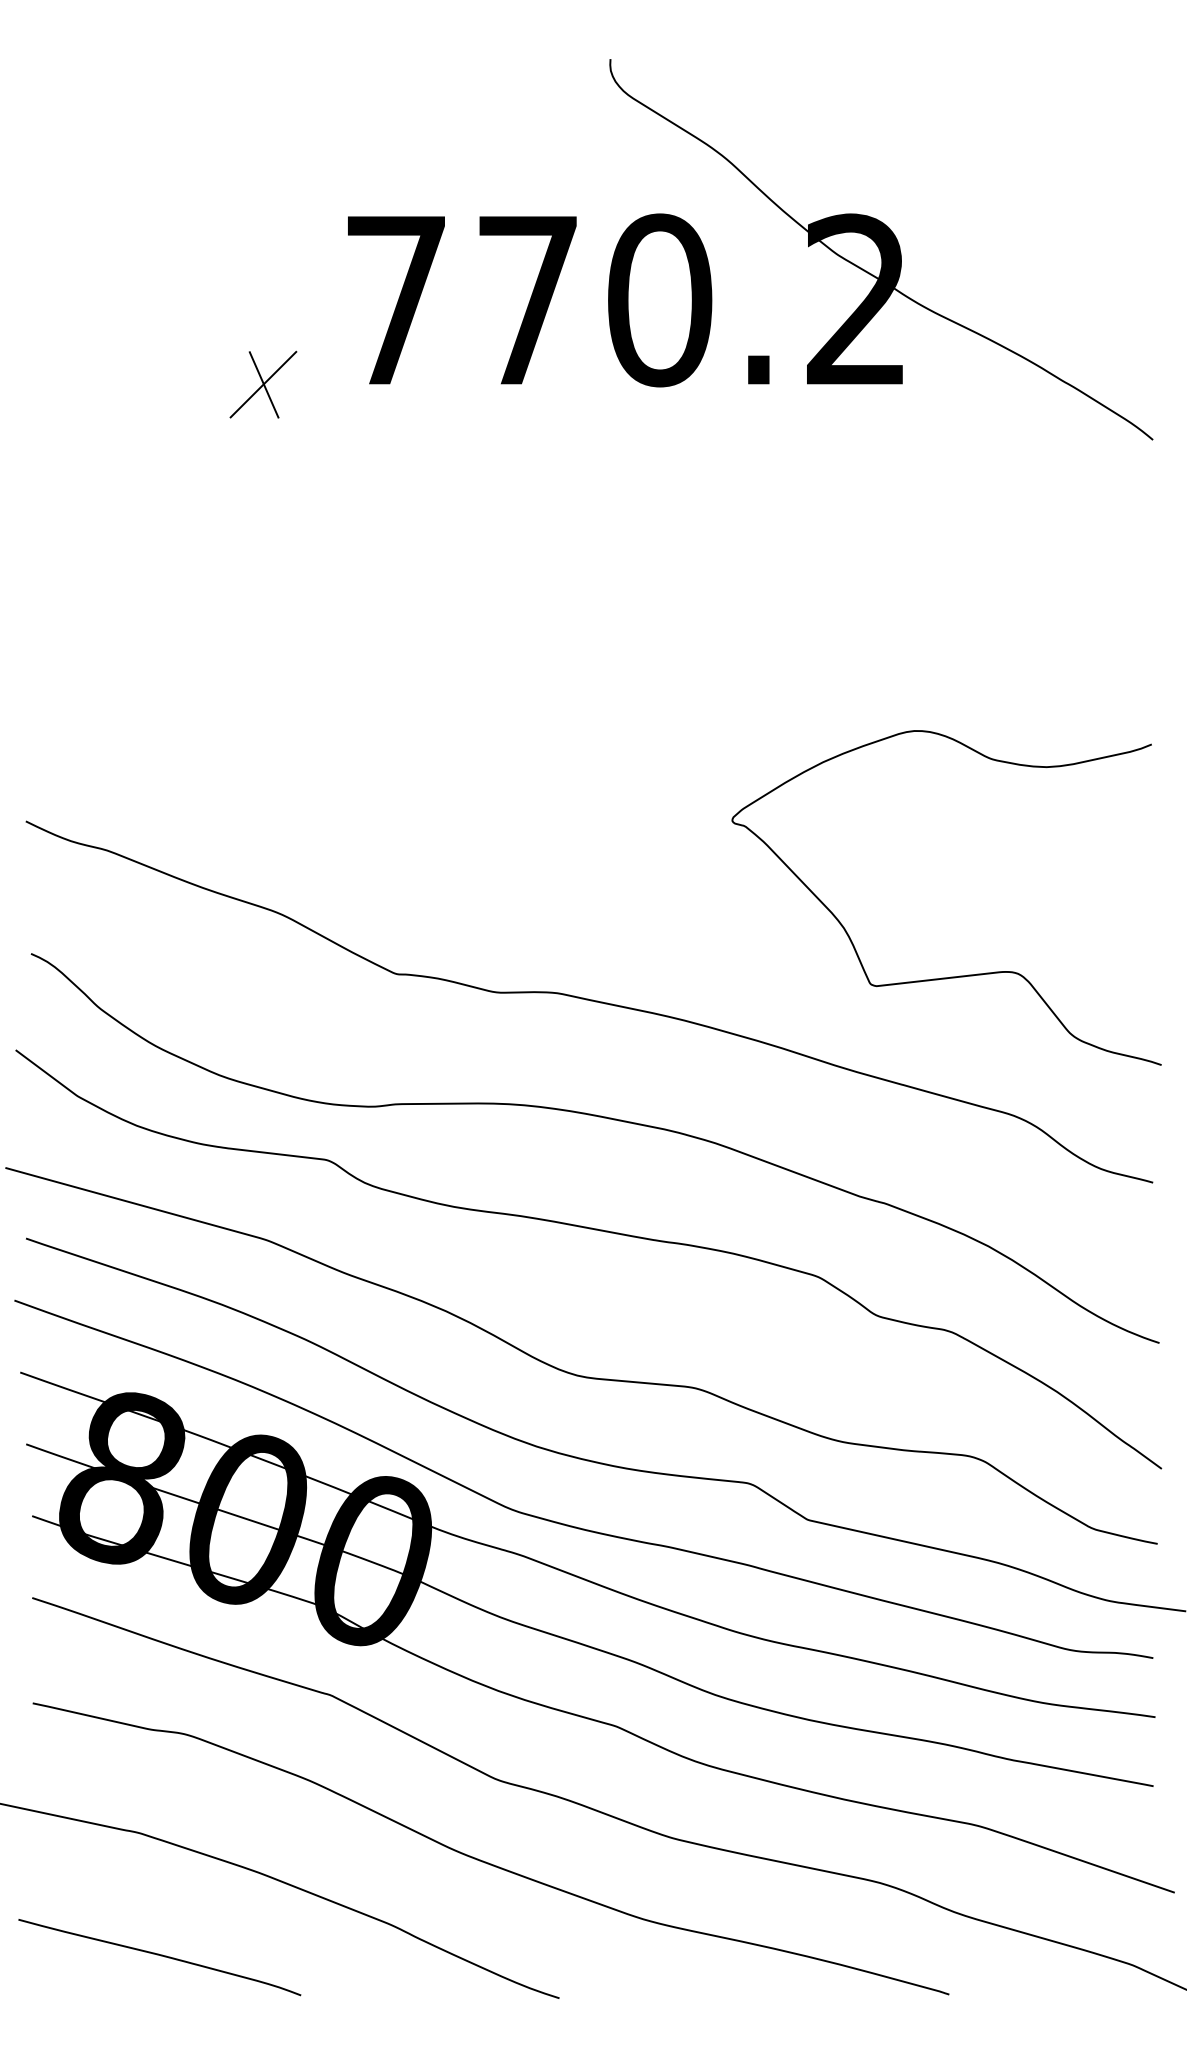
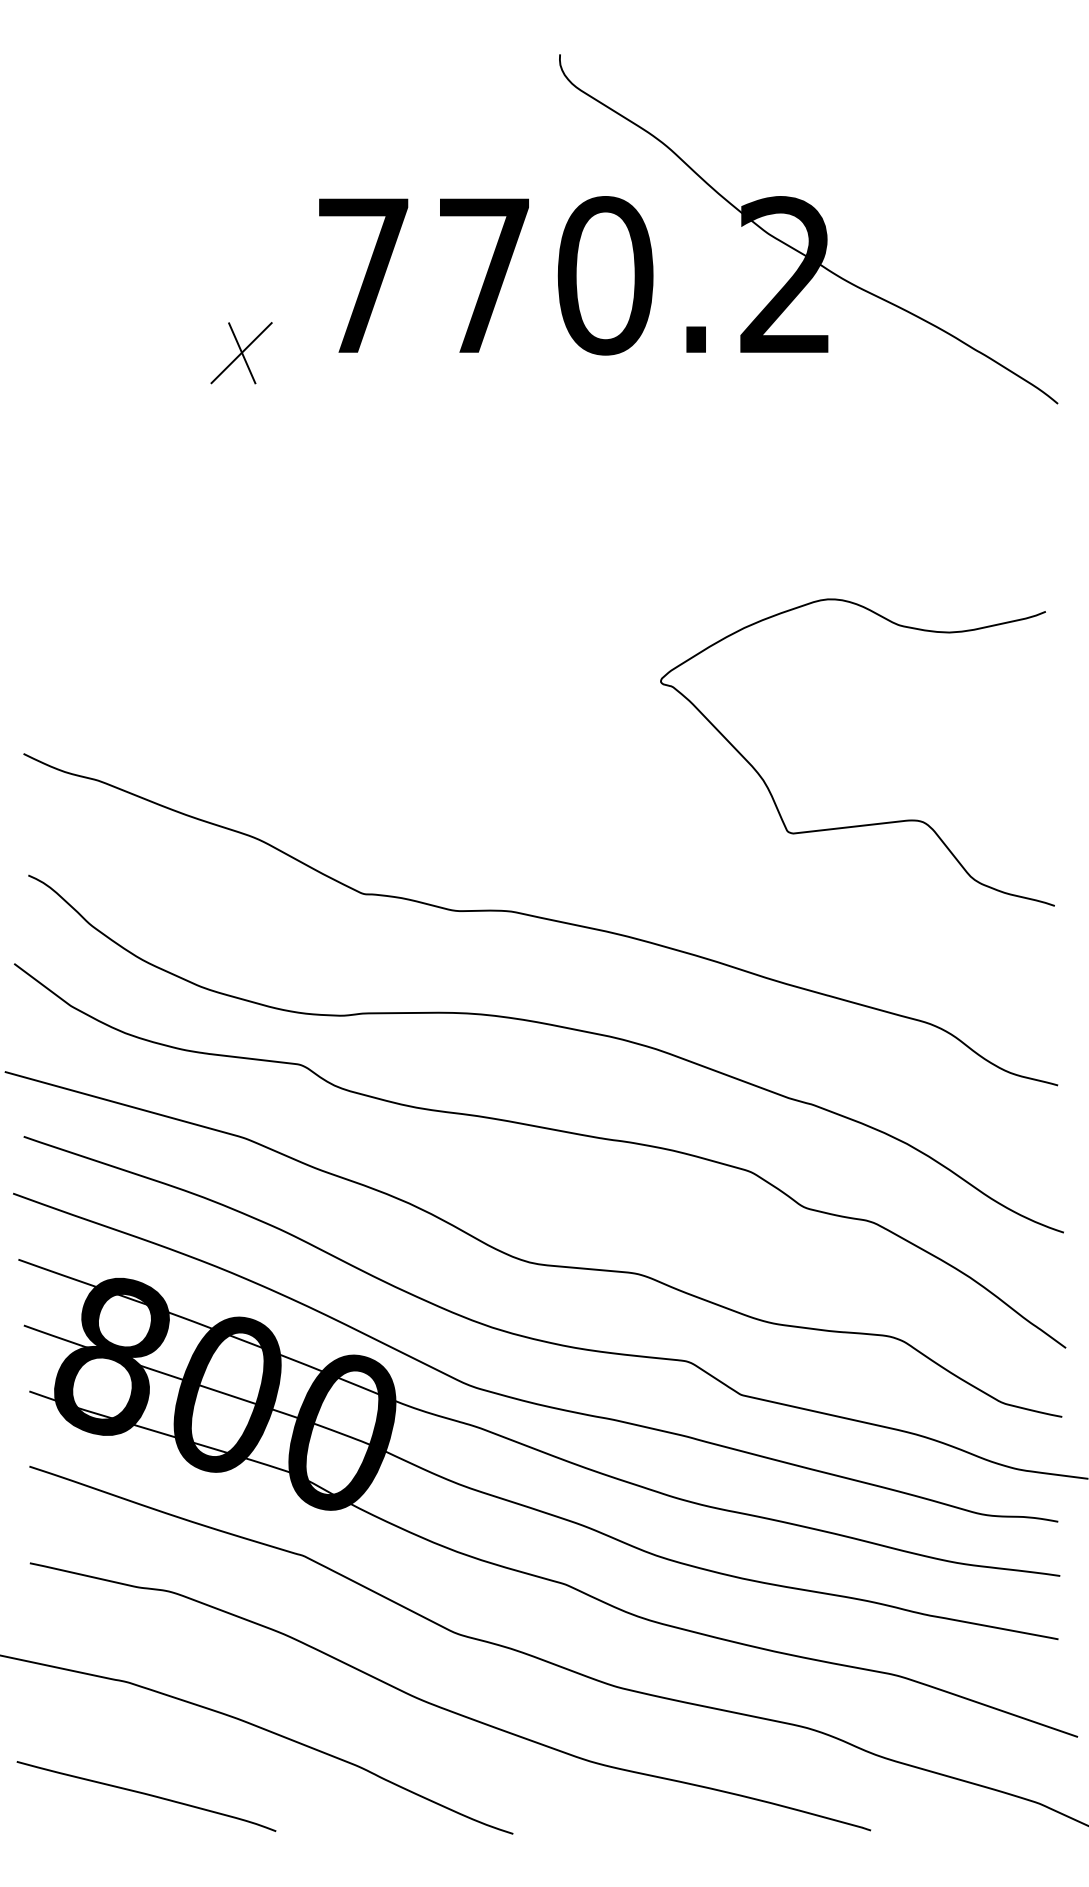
curve: (959, 975) -> (869, 823), moved

